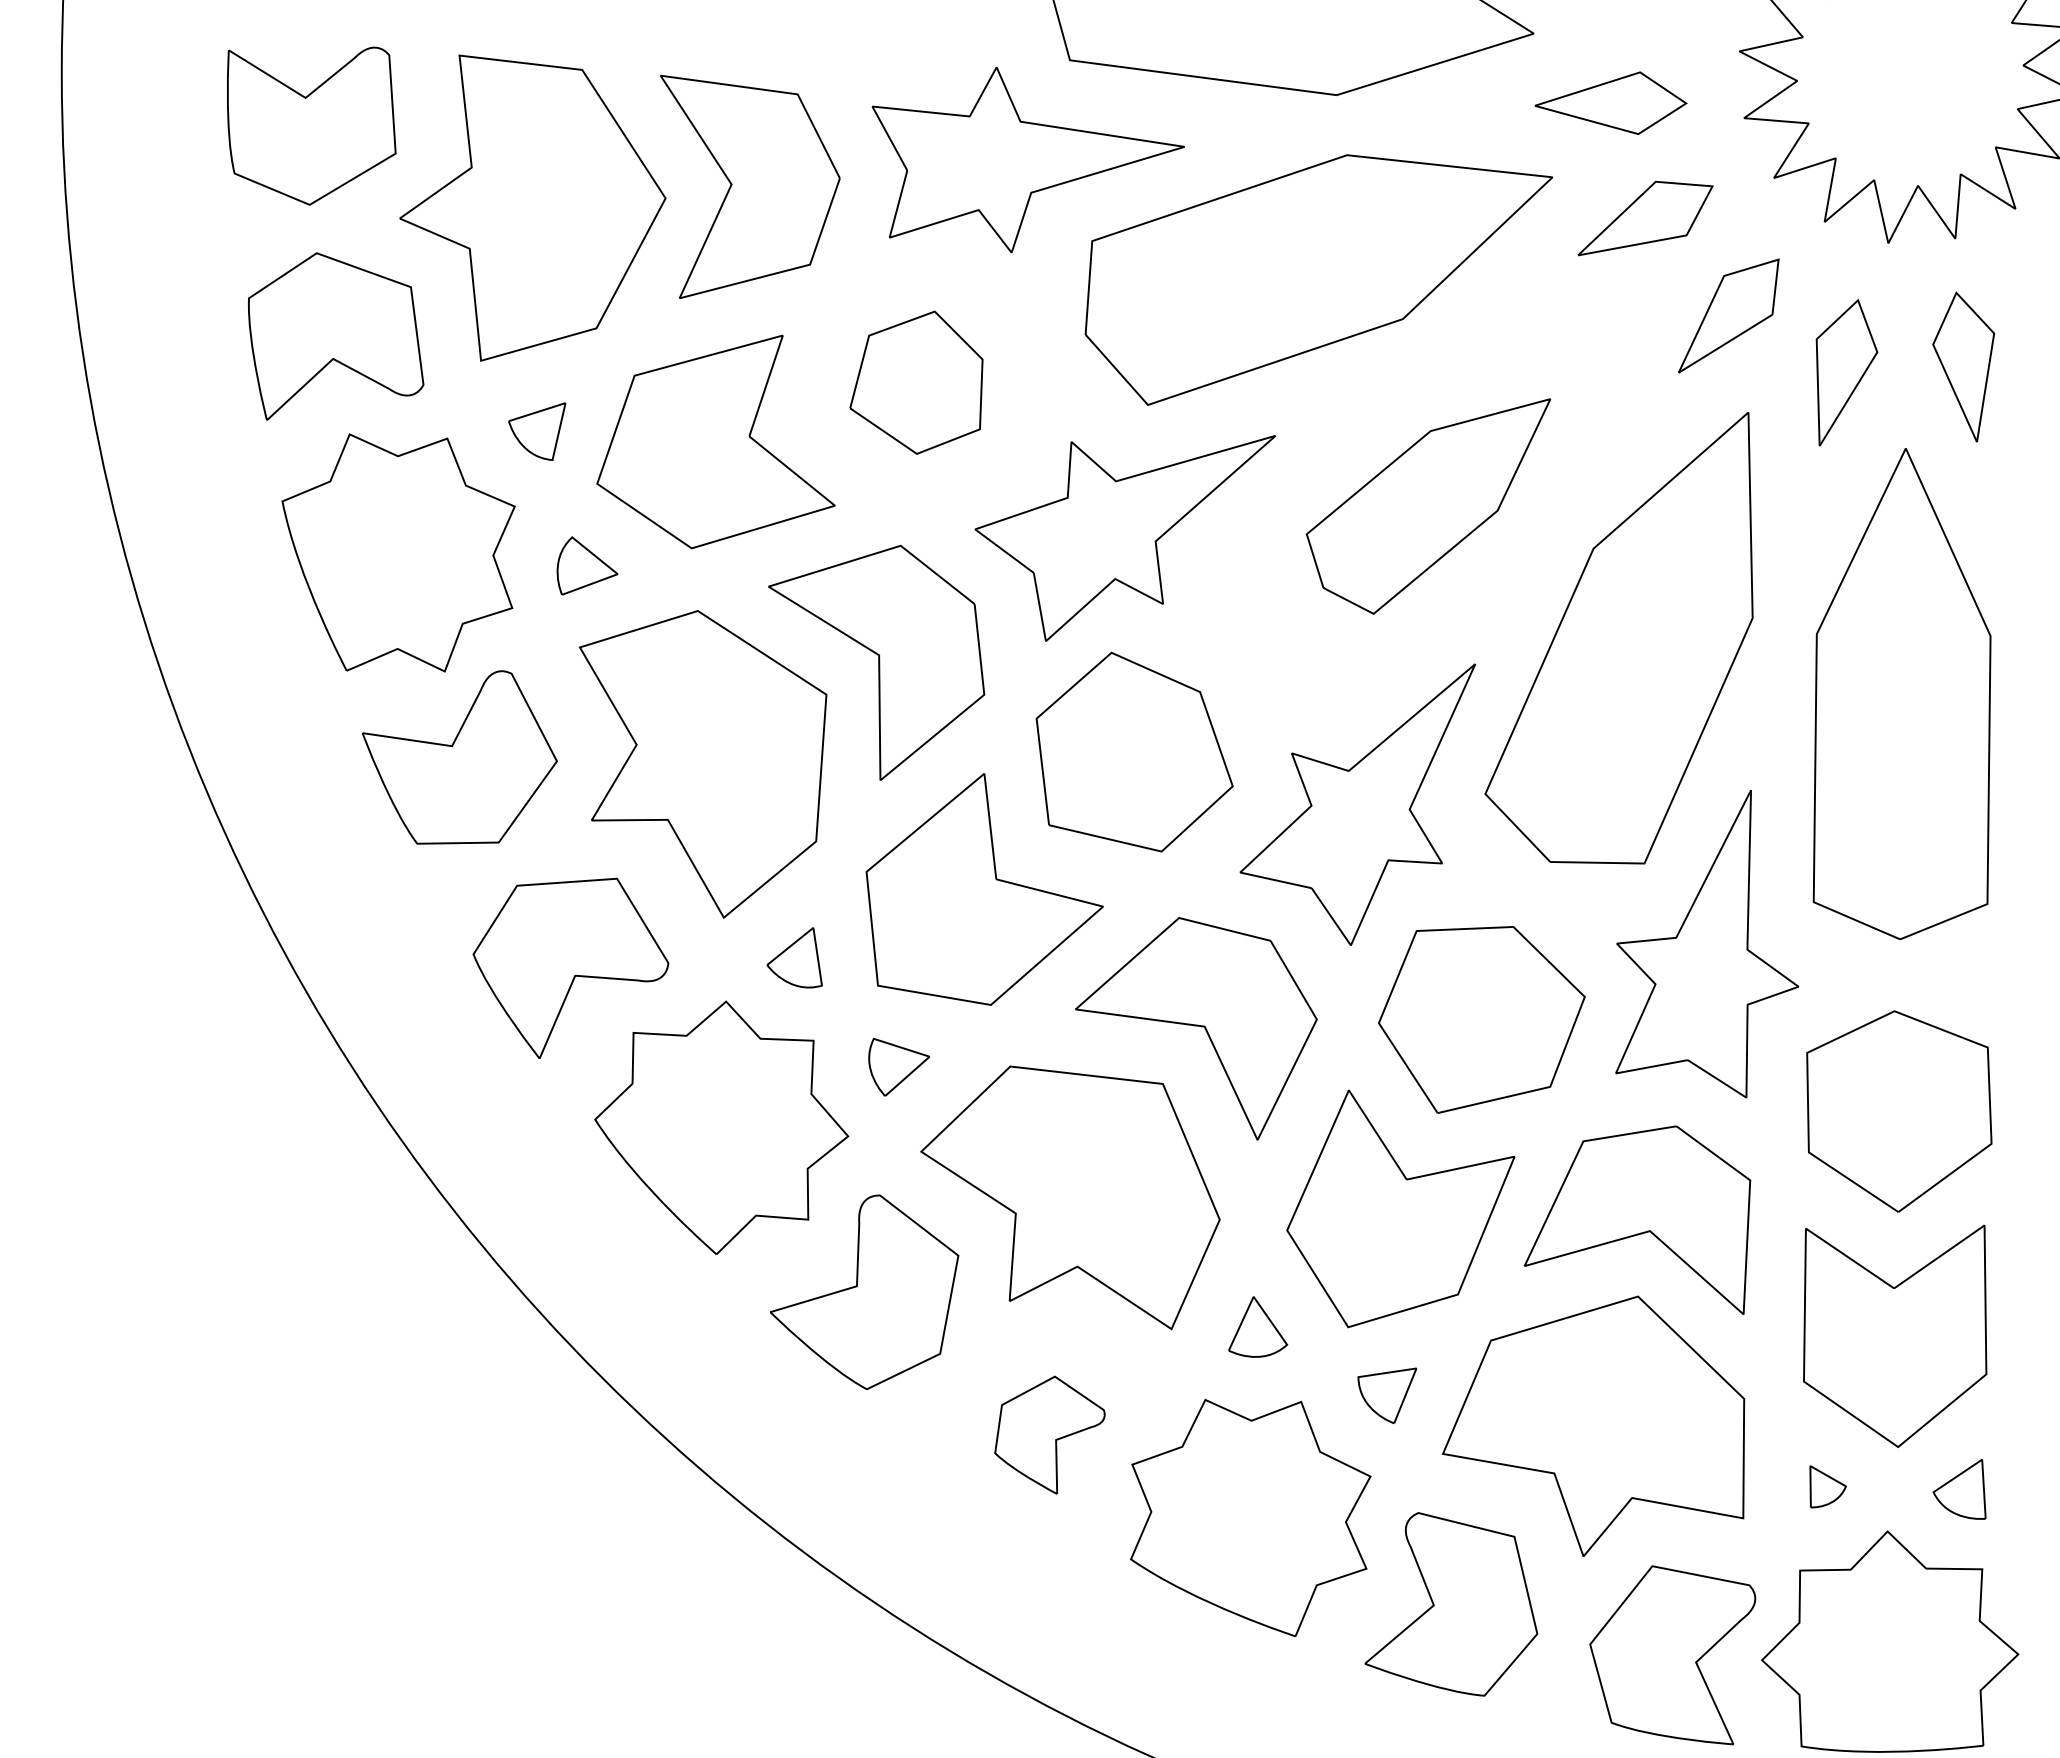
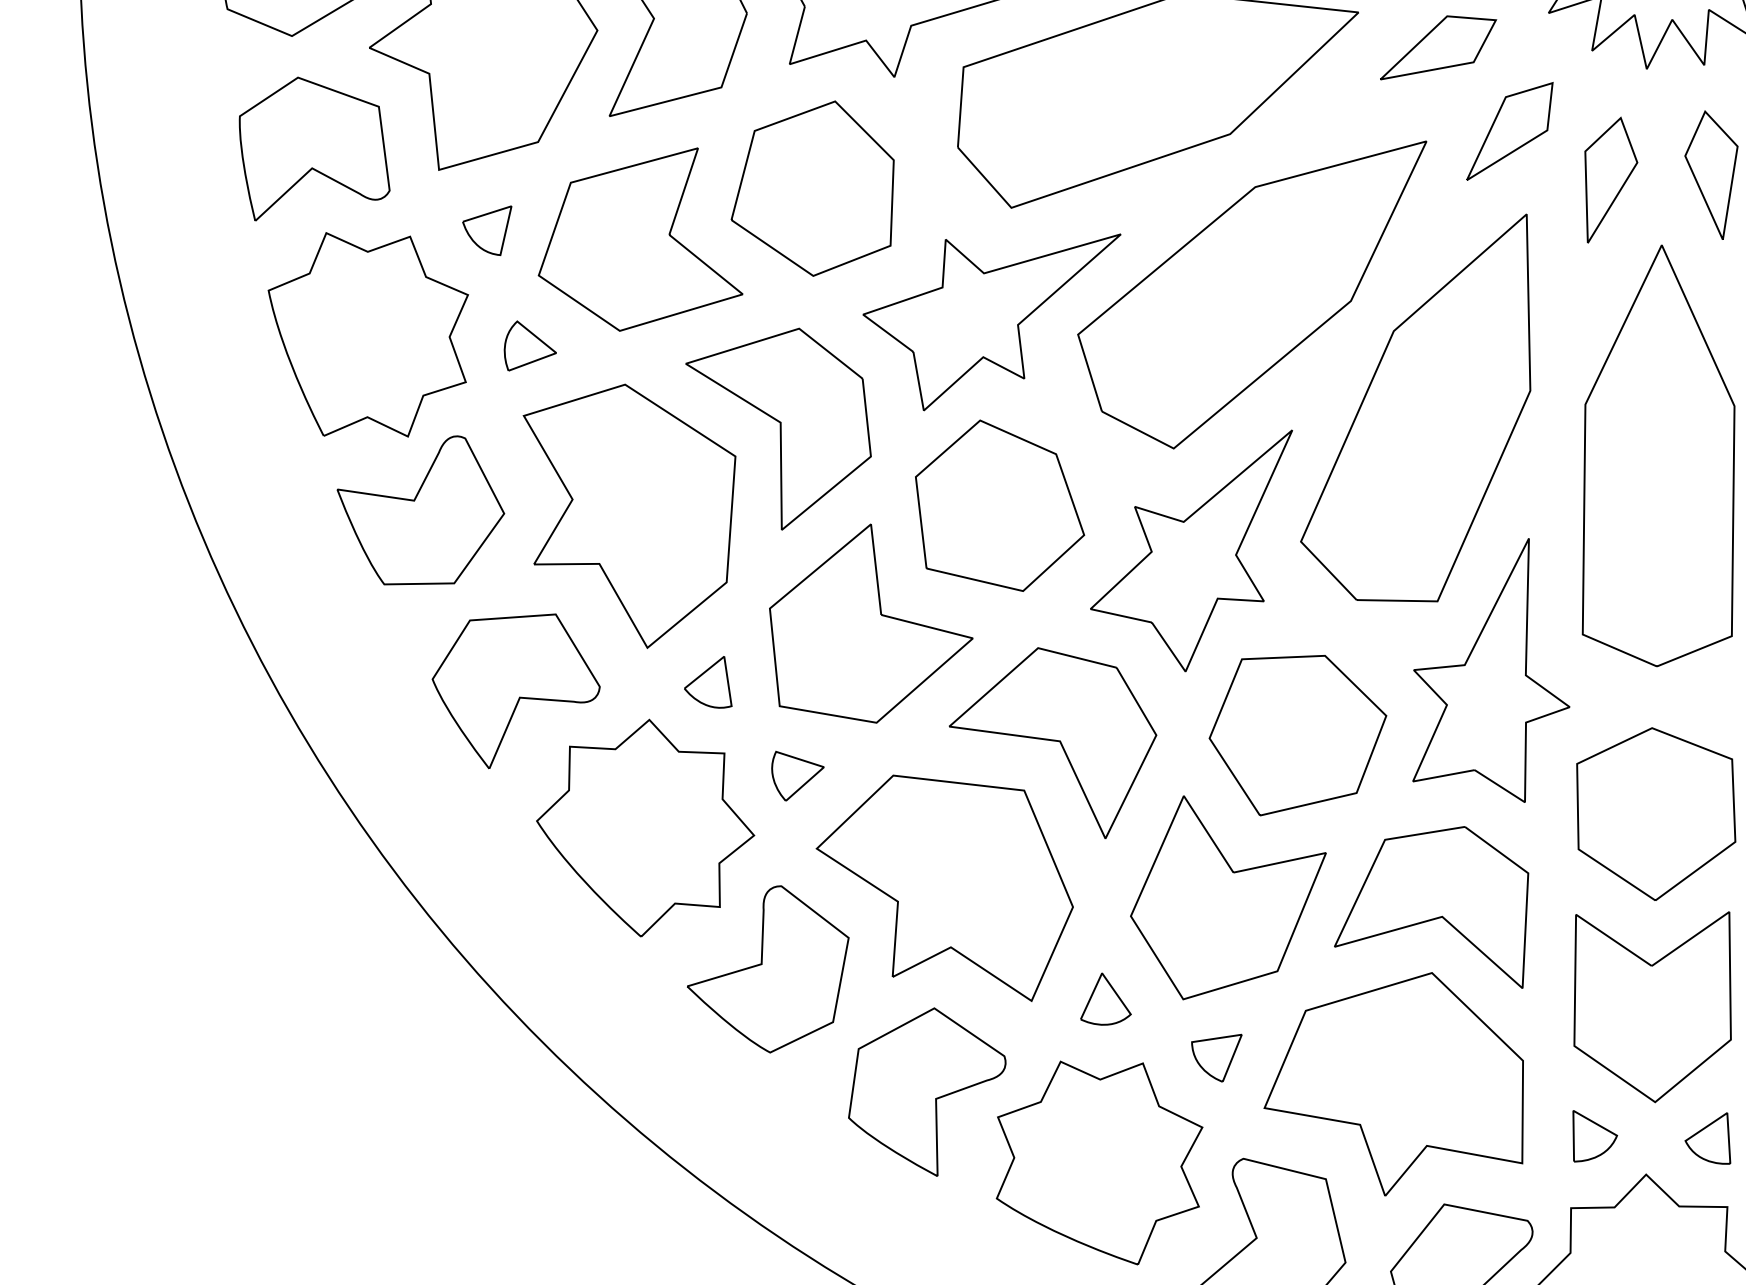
part: (916, 382) -> (812, 188), size x1.43
part: (1428, 506) -> (1252, 294), size x1.67
part: (1049, 1434) -> (926, 1091), size x1.67
part: (1827, 1486) -> (1594, 1136), size x1.43

